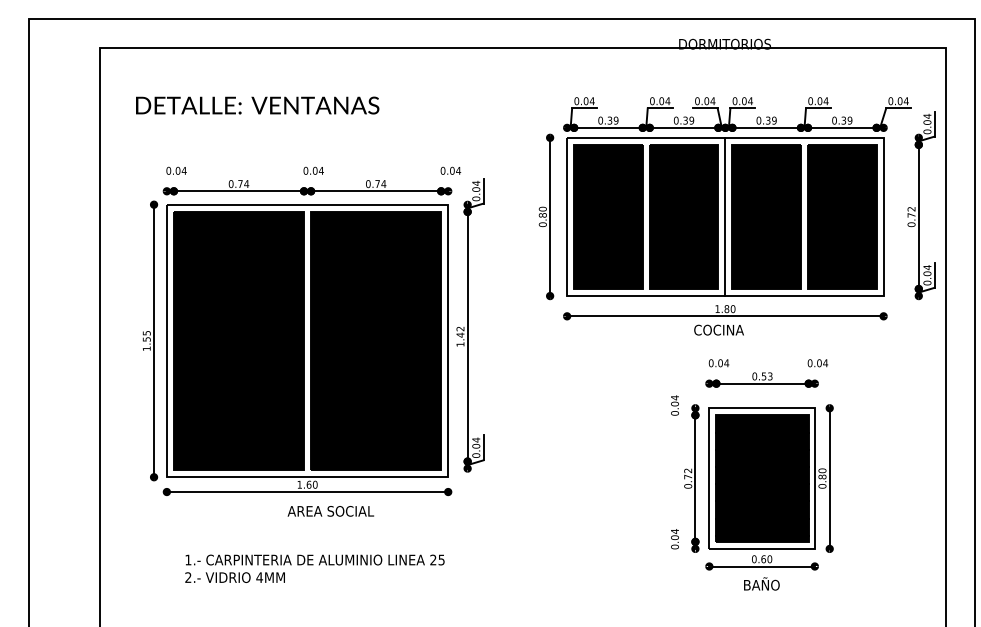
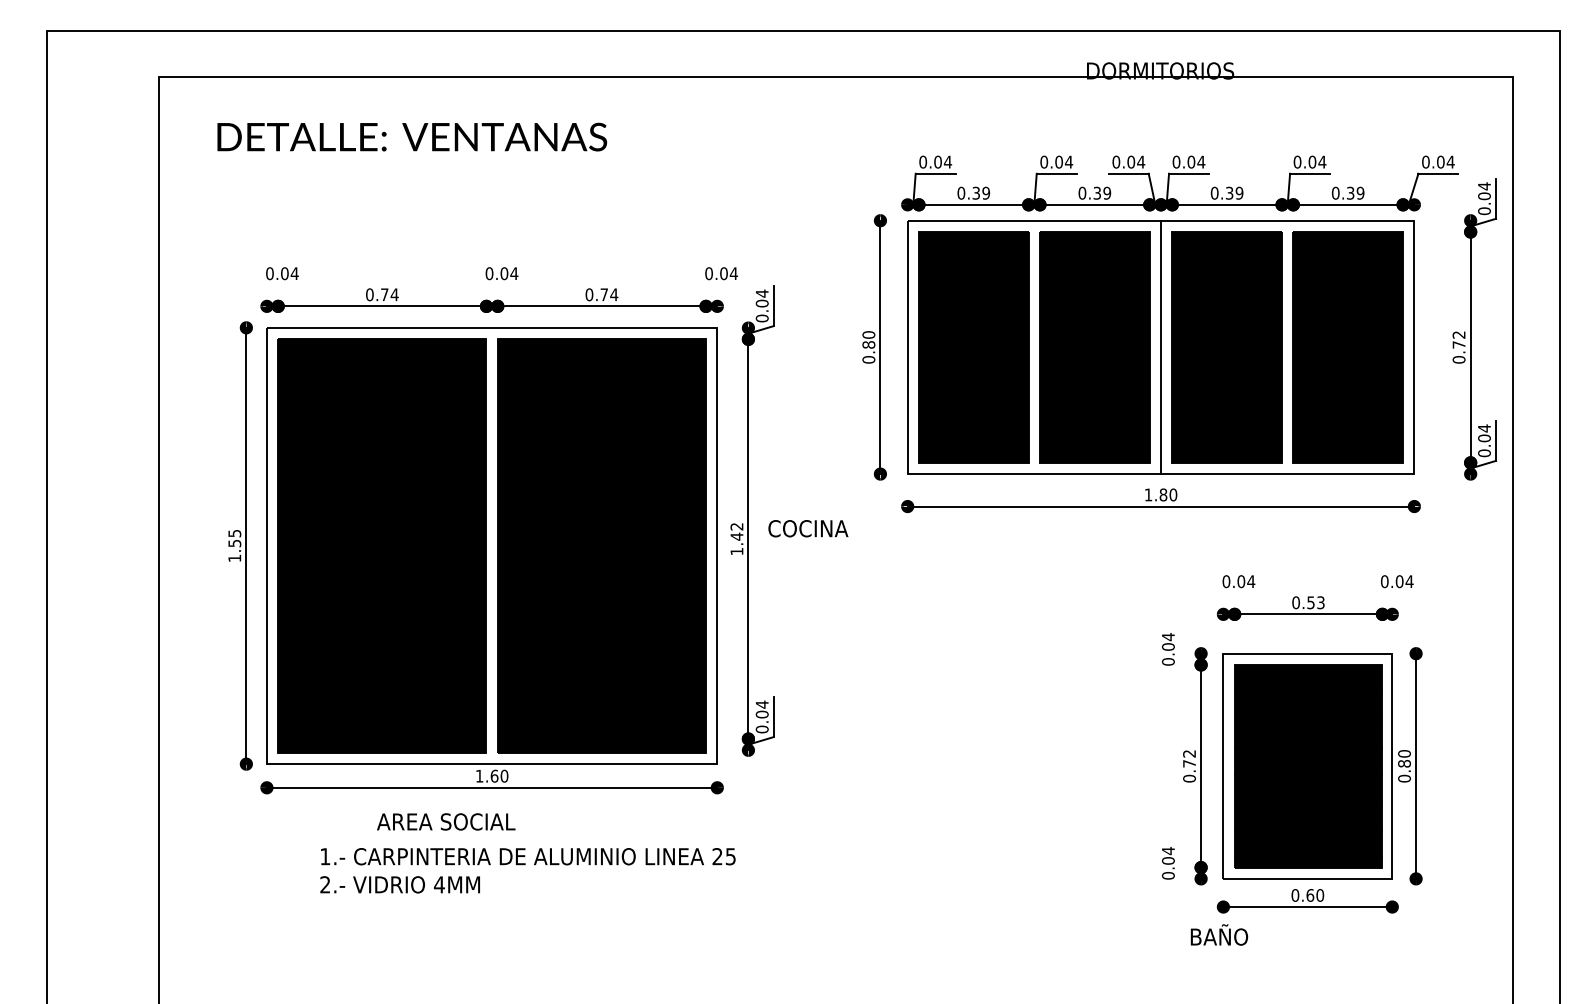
text: (257, 105) -> (411, 136), moved
text: (718, 329) -> (807, 527), moved
part: (752, 464) -> (1292, 743), moved
text: (330, 511) -> (445, 822), moved
text: (314, 568) -> (527, 870), moved

